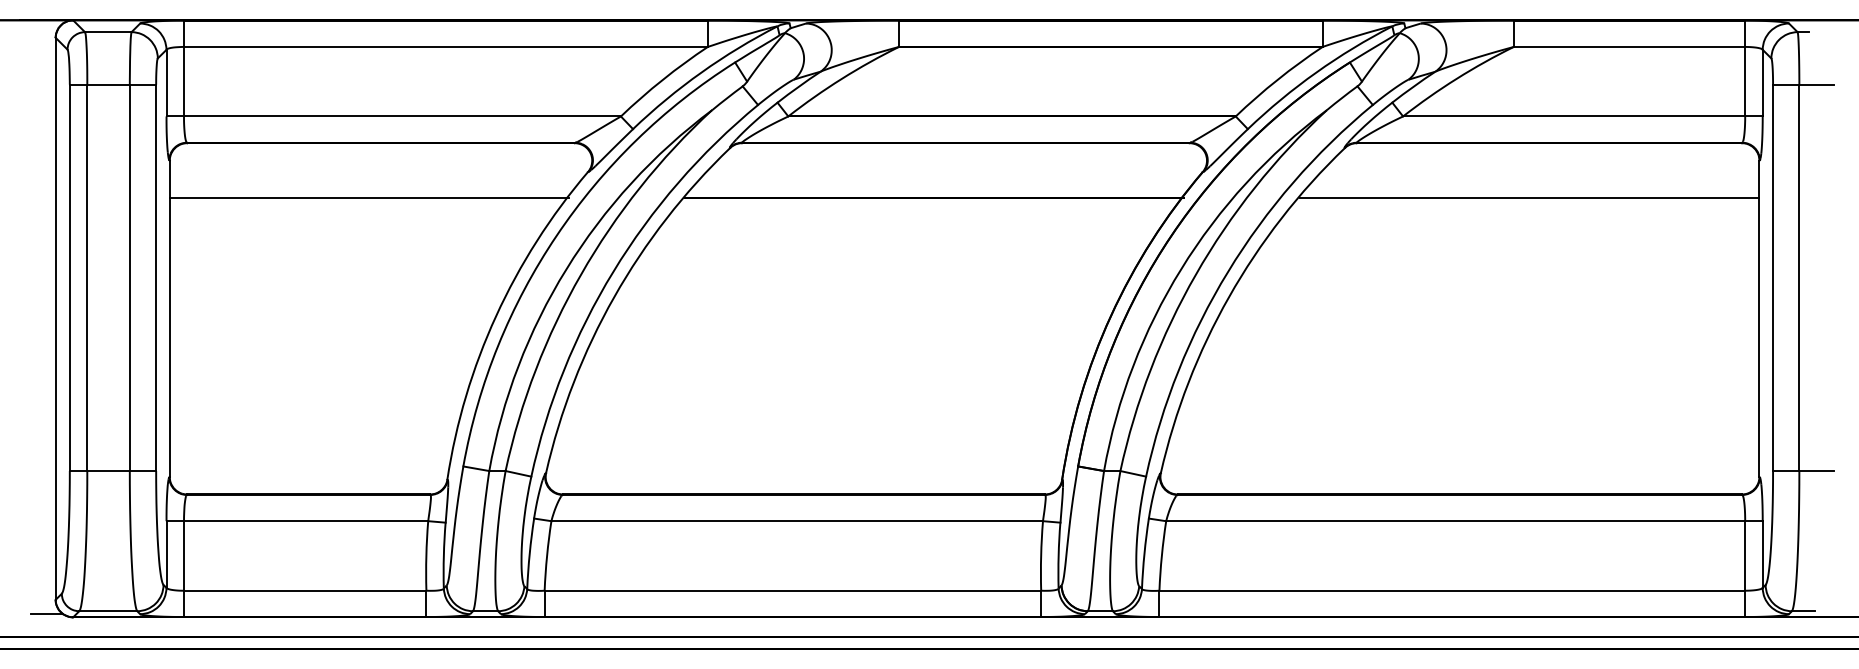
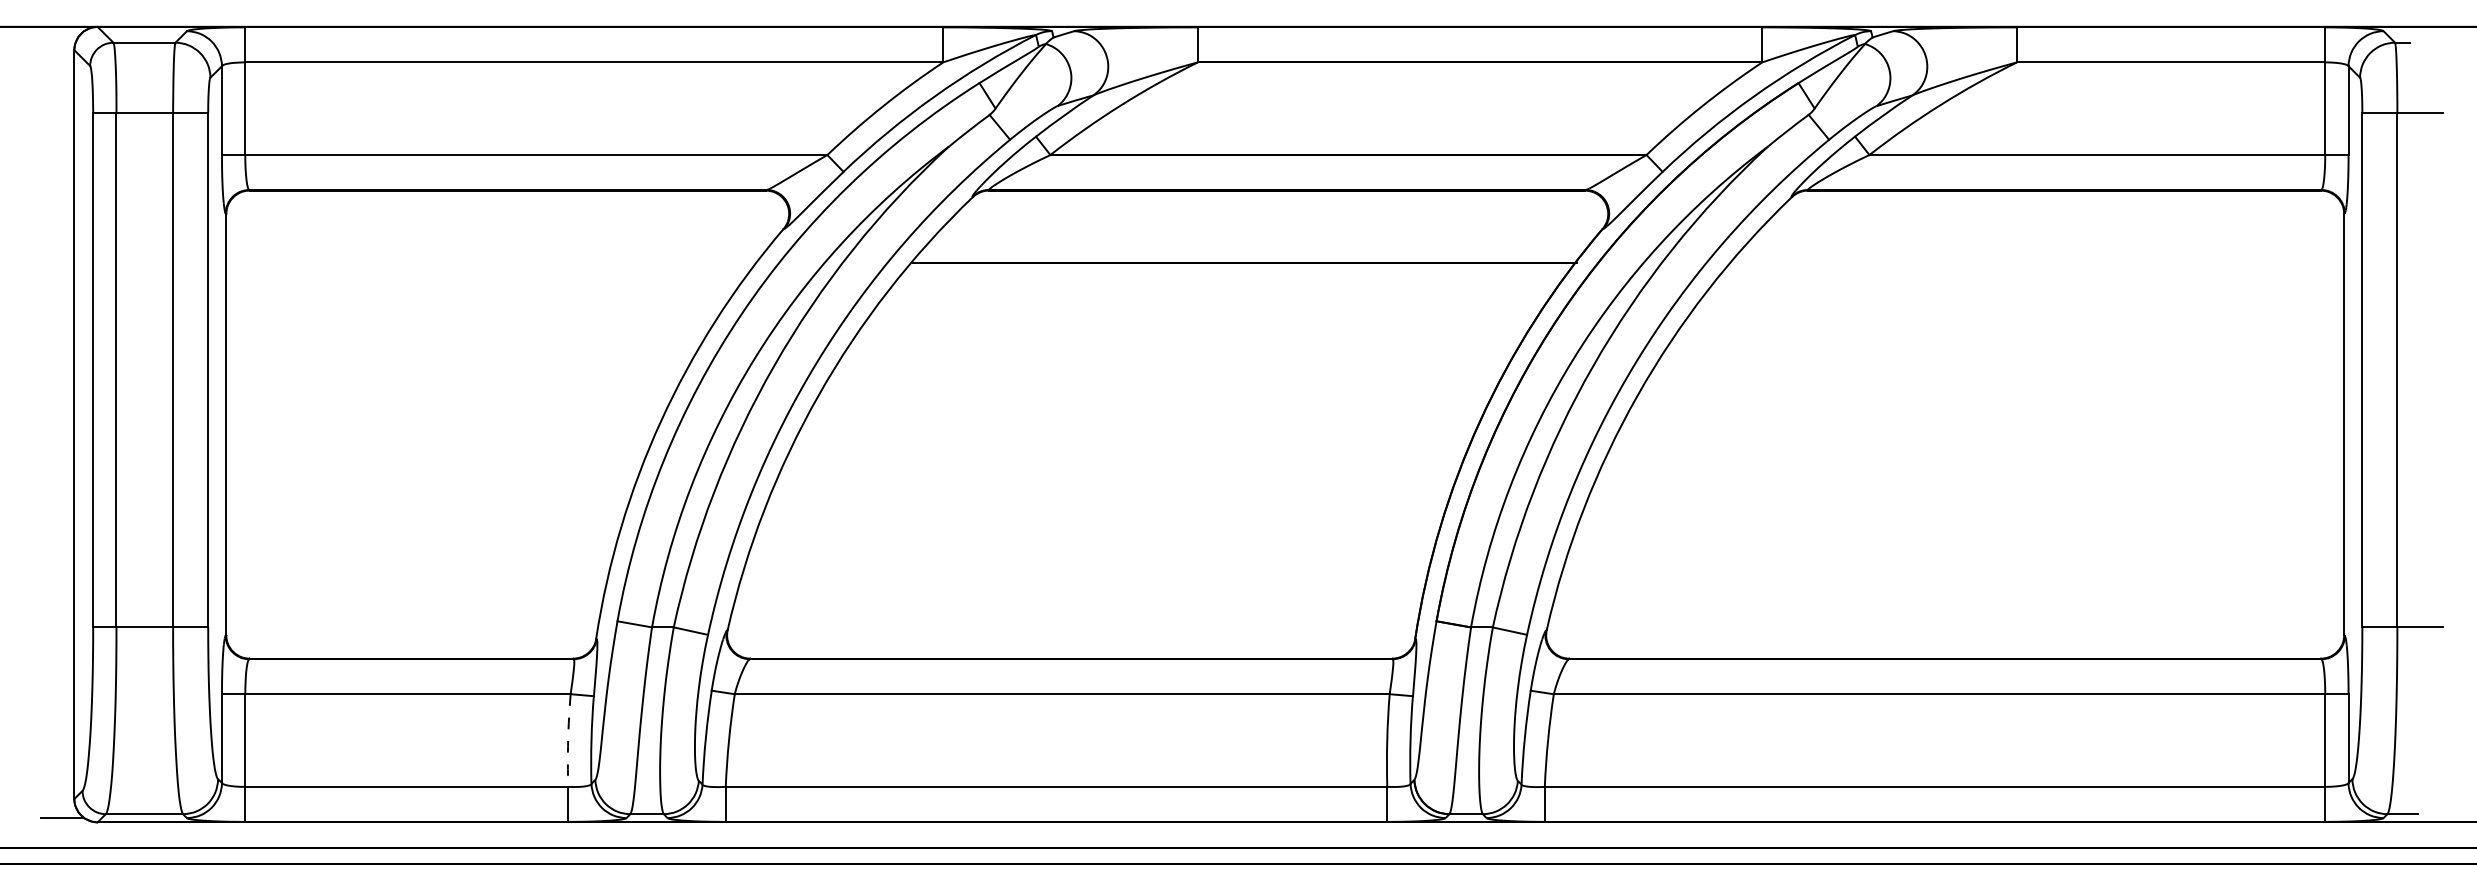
line: (369, 197) -> (492, 263), removed
line: (1529, 197) -> (2038, 263), removed
arc: (426, 555) -> (568, 740), solid -> dashed

